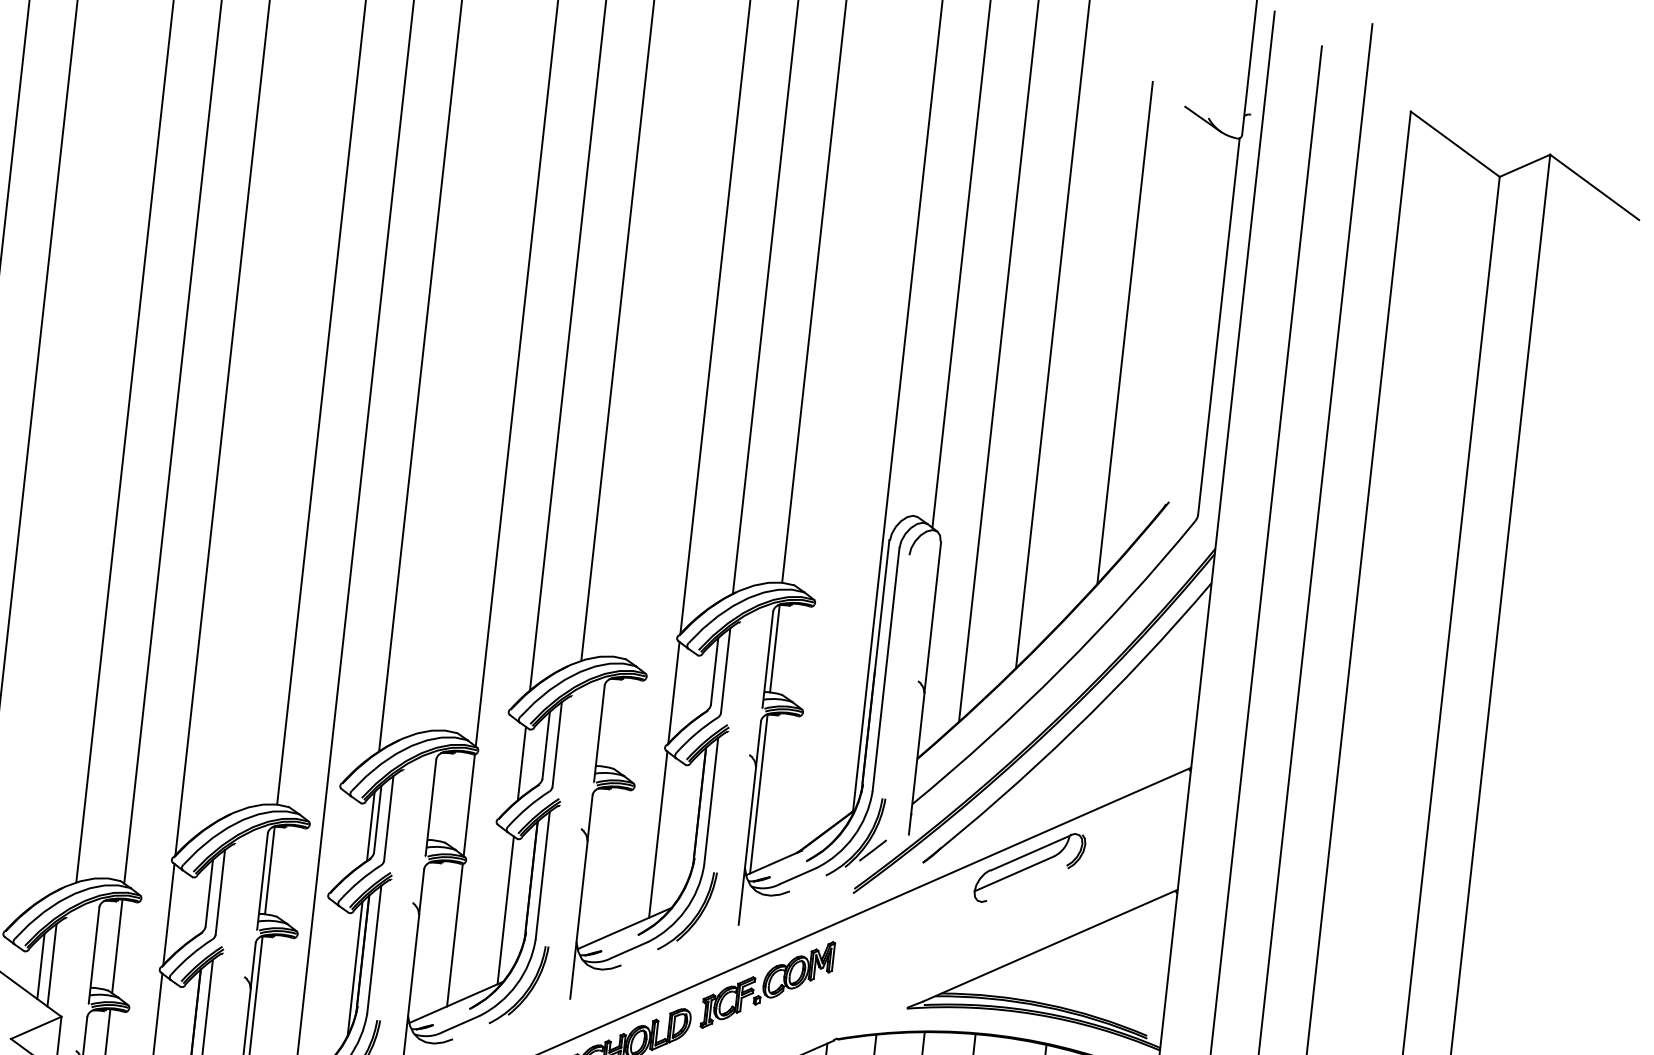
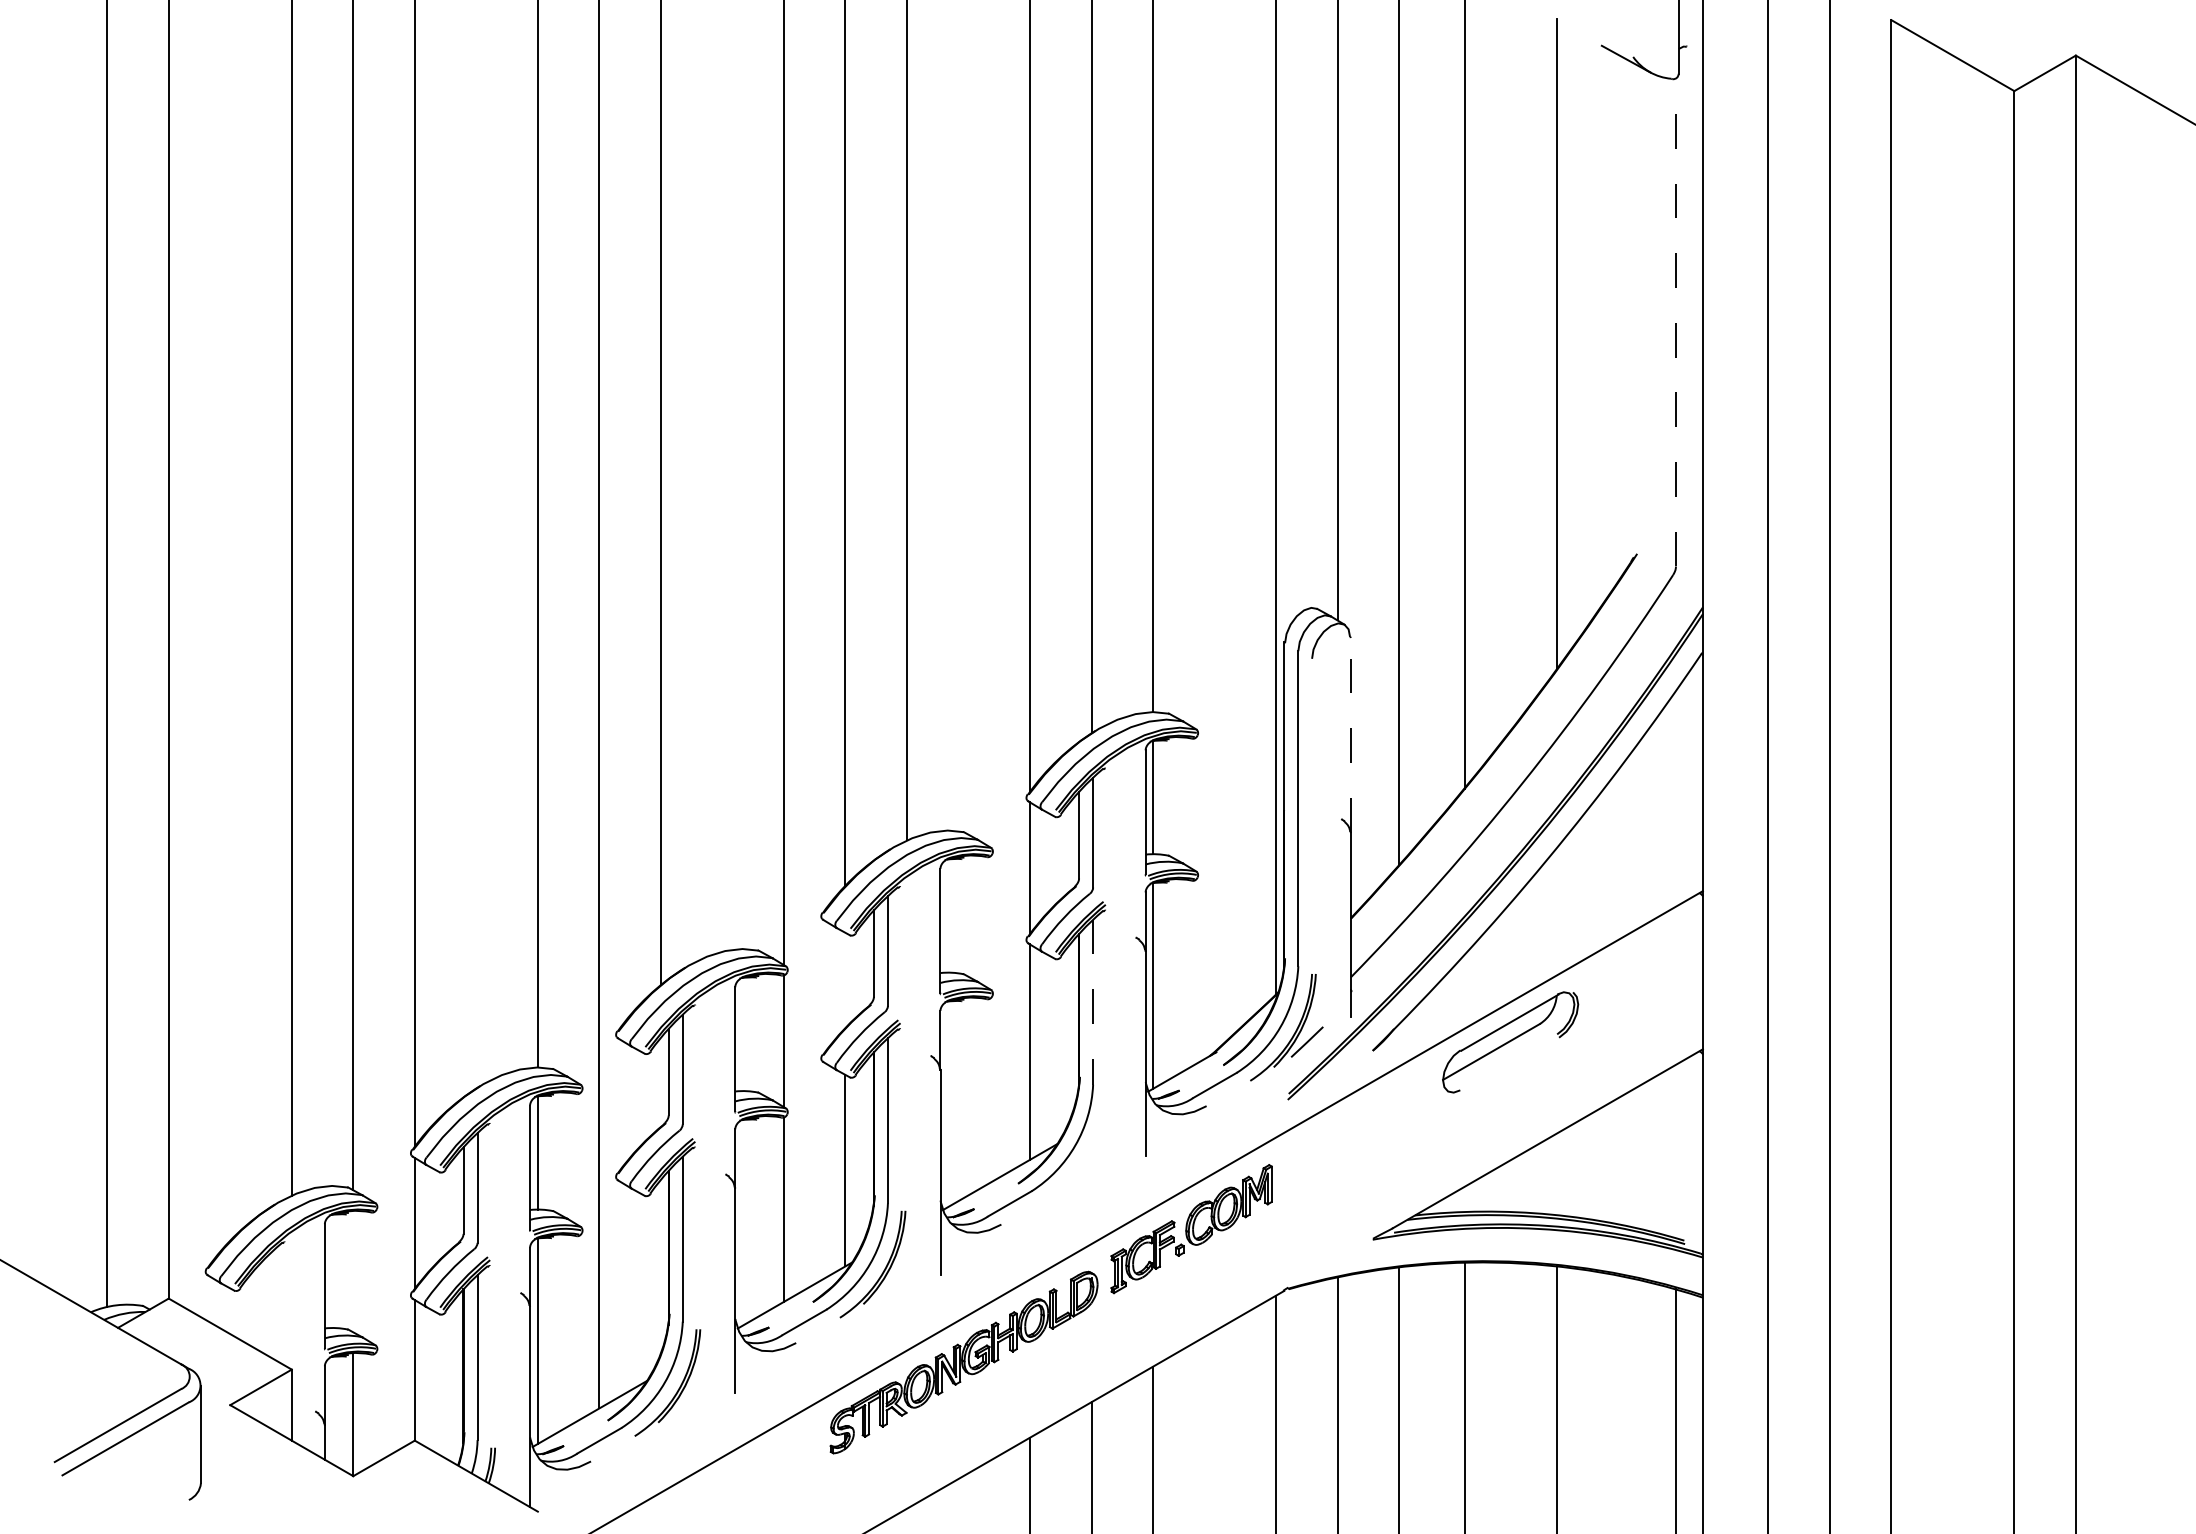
line: (1218, 325) -> (1675, 321), solid -> dashed
line: (932, 616) -> (1350, 734), solid -> dashed
line: (522, 762) -> (845, 979), removed
line: (711, 801) -> (1093, 1002), solid -> dashed
line: (370, 825) -> (660, 1081), removed
part: (693, 917) -> (1087, 1153), removed
line: (117, 946) -> (353, 1271), removed
line: (52, 964) -> (272, 1304), removed
line: (41, 966) -> (258, 1307), removed
line: (354, 968) -> (660, 1266), removed

